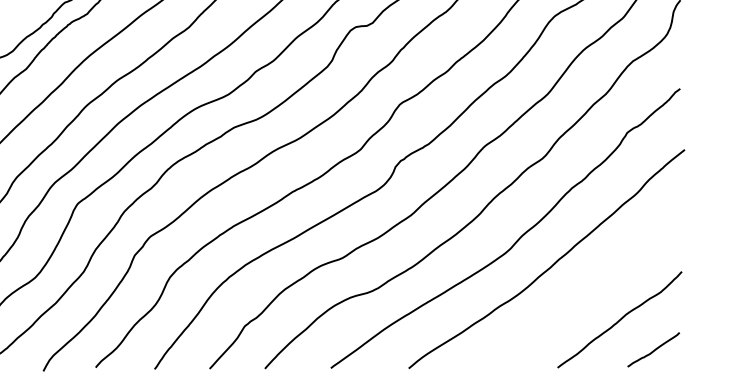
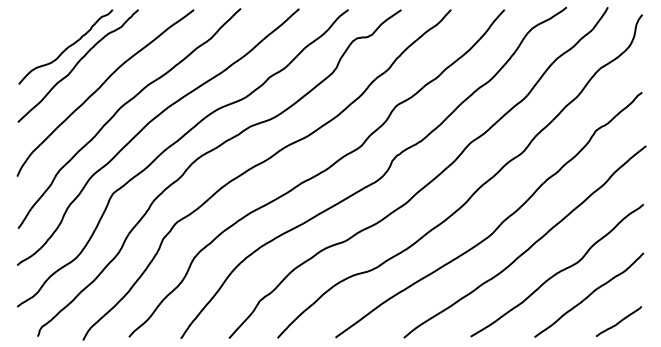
curve: (582, 293) -> (556, 272), added

